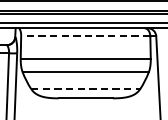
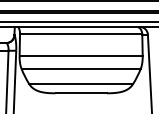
line: (85, 36) -> (80, 34), dashed -> solid
line: (86, 89) -> (81, 84), dashed -> solid

